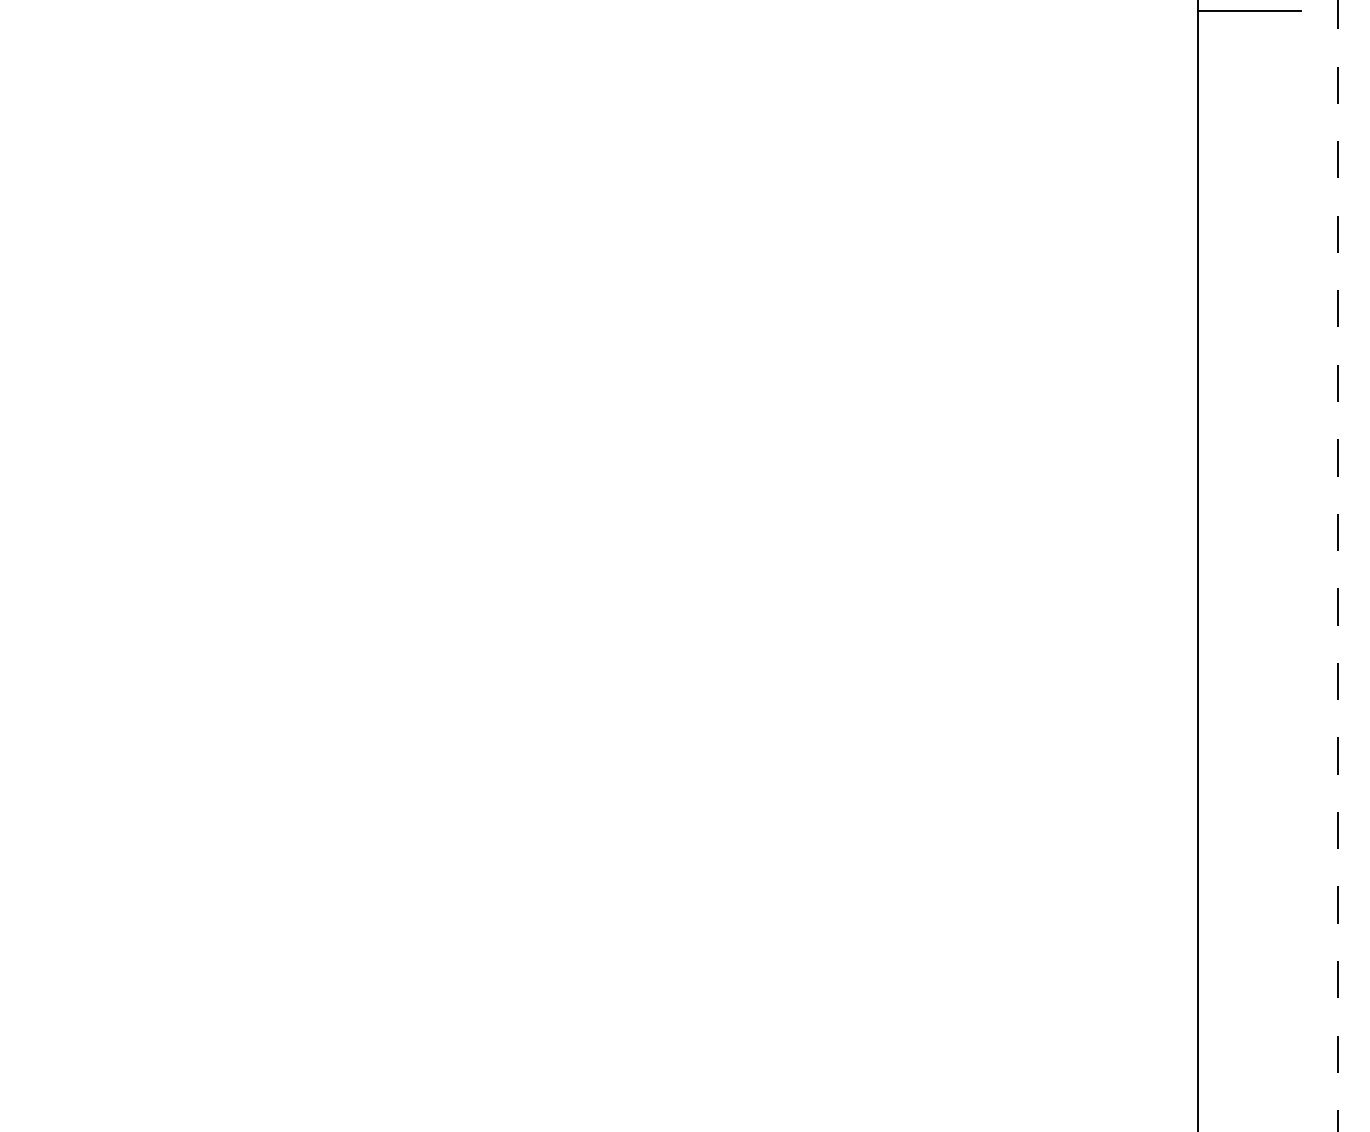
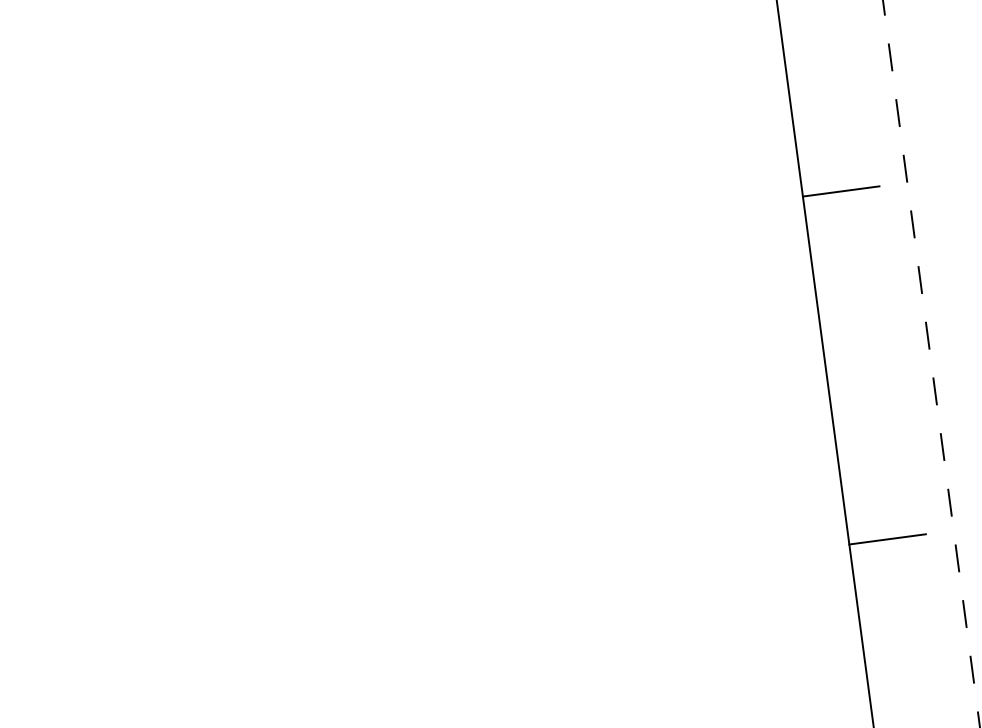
line: (1249, 476) -> (841, 191), added
line: (1249, 942) -> (887, 539), added

